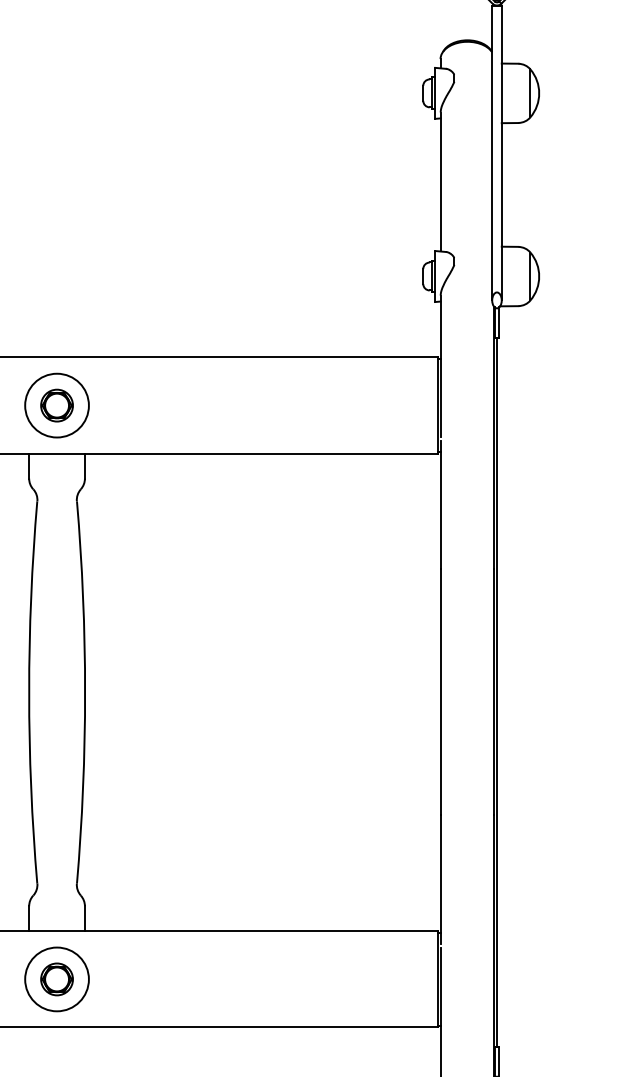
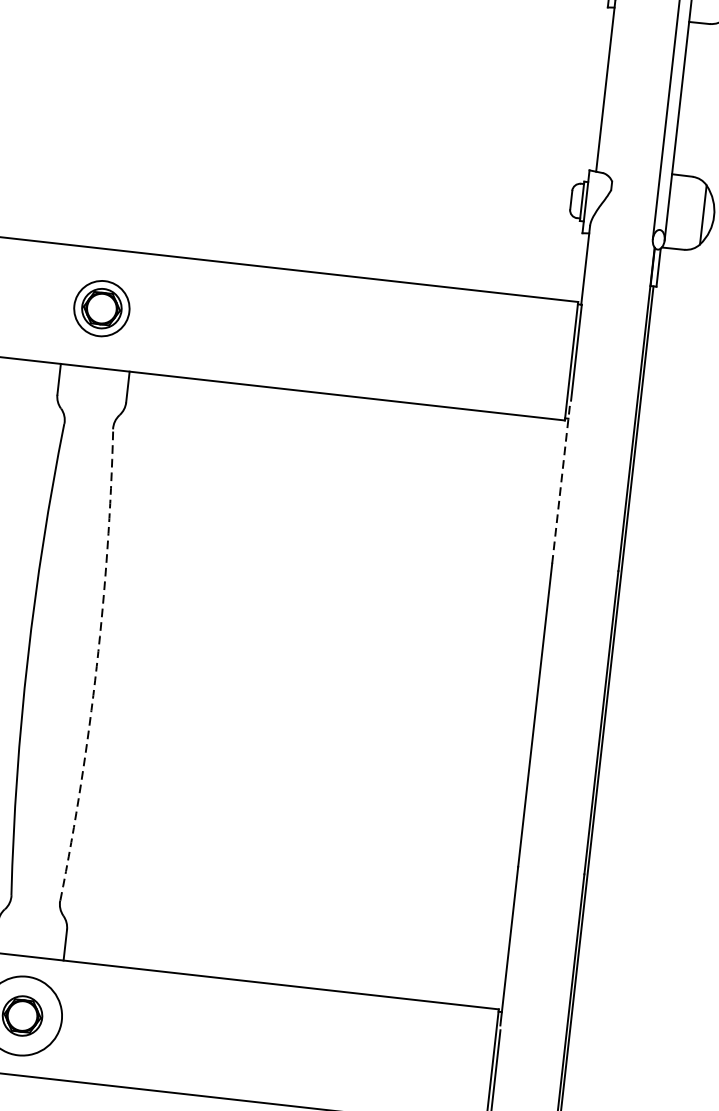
circle: (56, 405) -> (101, 308), size x0.7
line: (440, 504) -> (560, 483), solid -> dashed
arc: (85, 692) -> (97, 666), solid -> dashed

